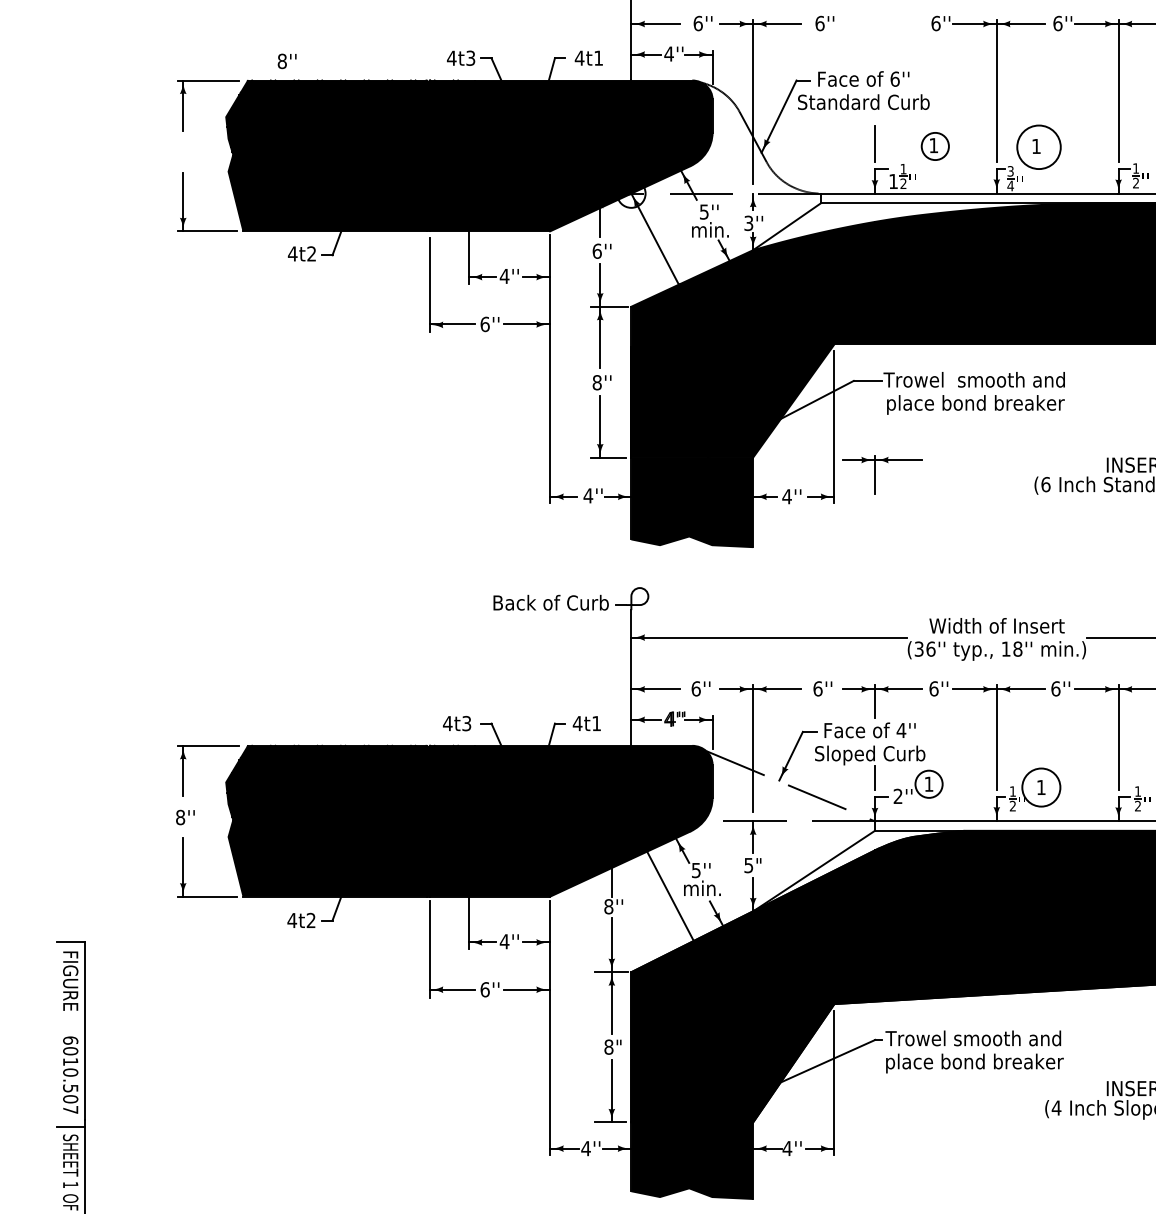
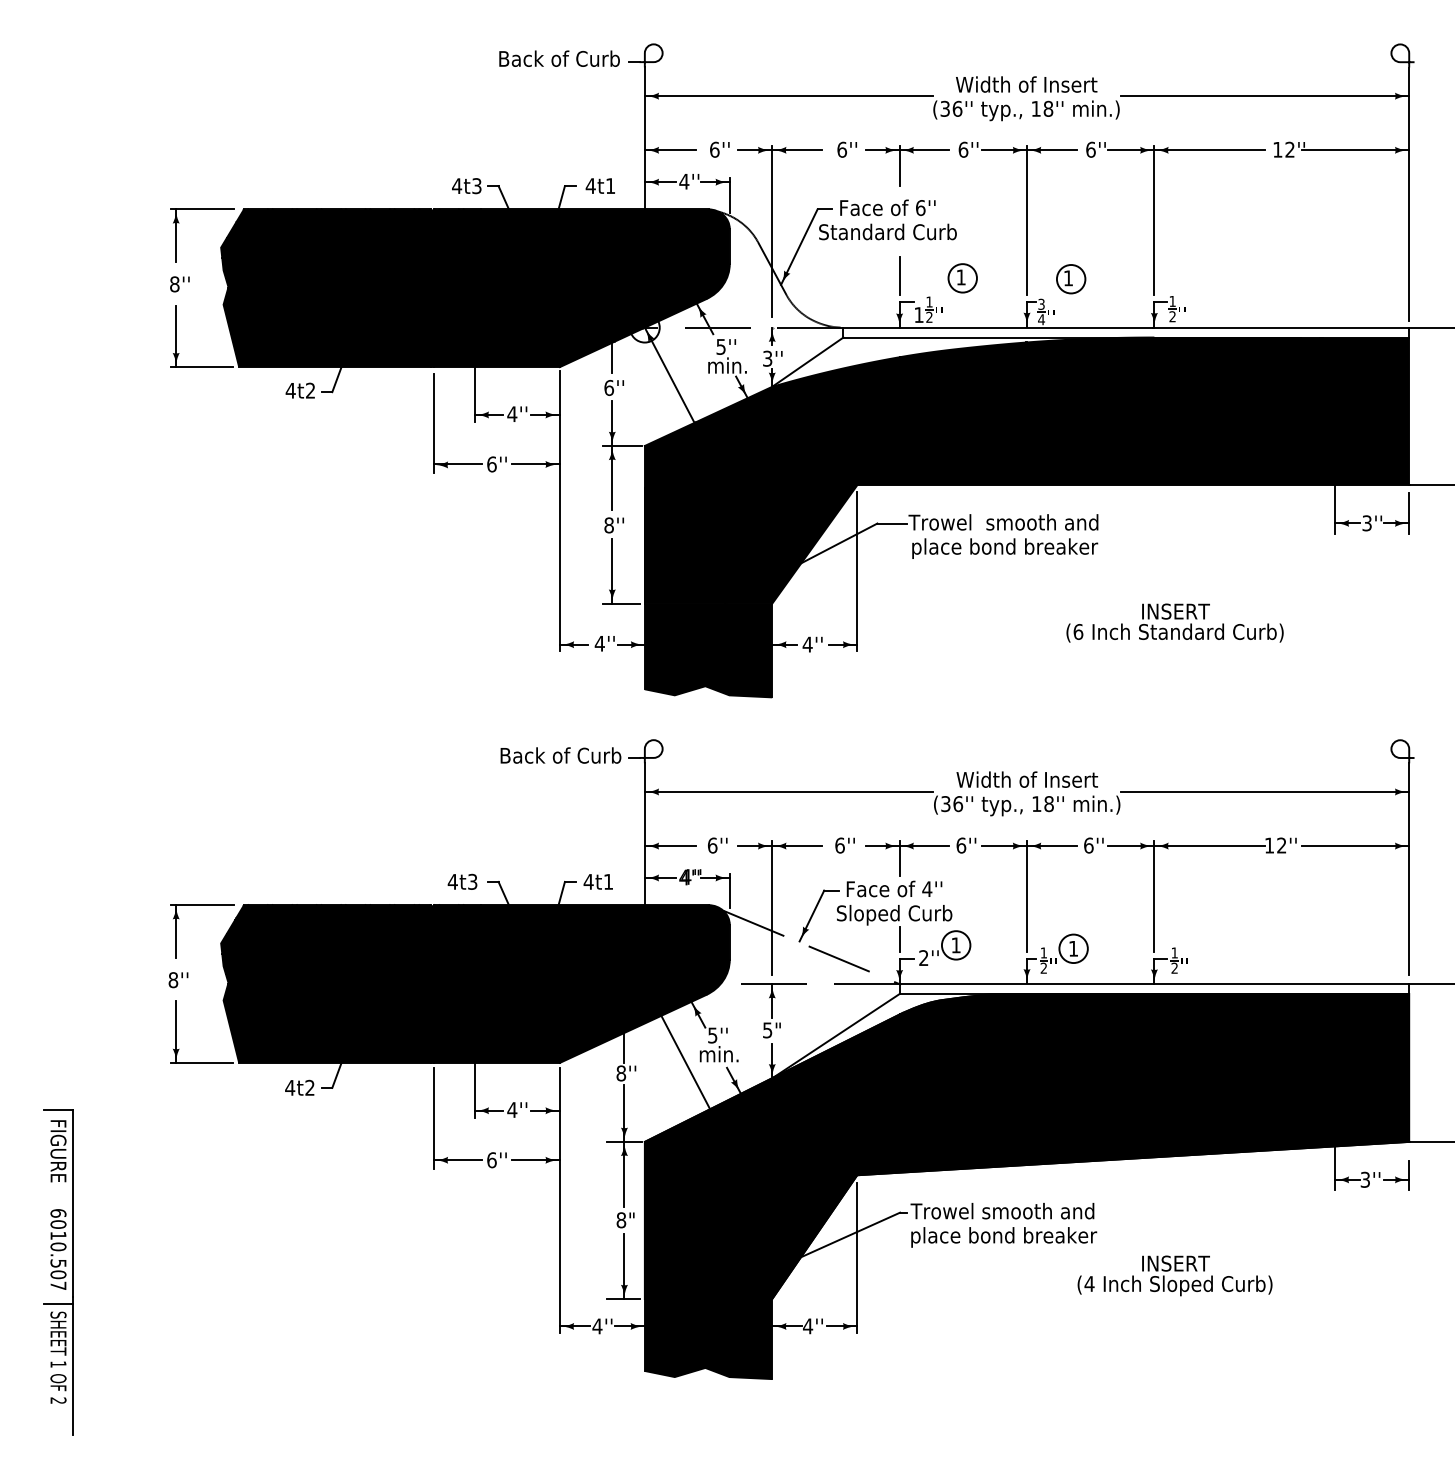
text: (286, 61) -> (179, 284), moved
circle: (1038, 147) -> (1070, 279), size x0.62
part: (875, 474) -> (900, 165), moved
circle: (1041, 787) -> (1073, 948), size x0.71

